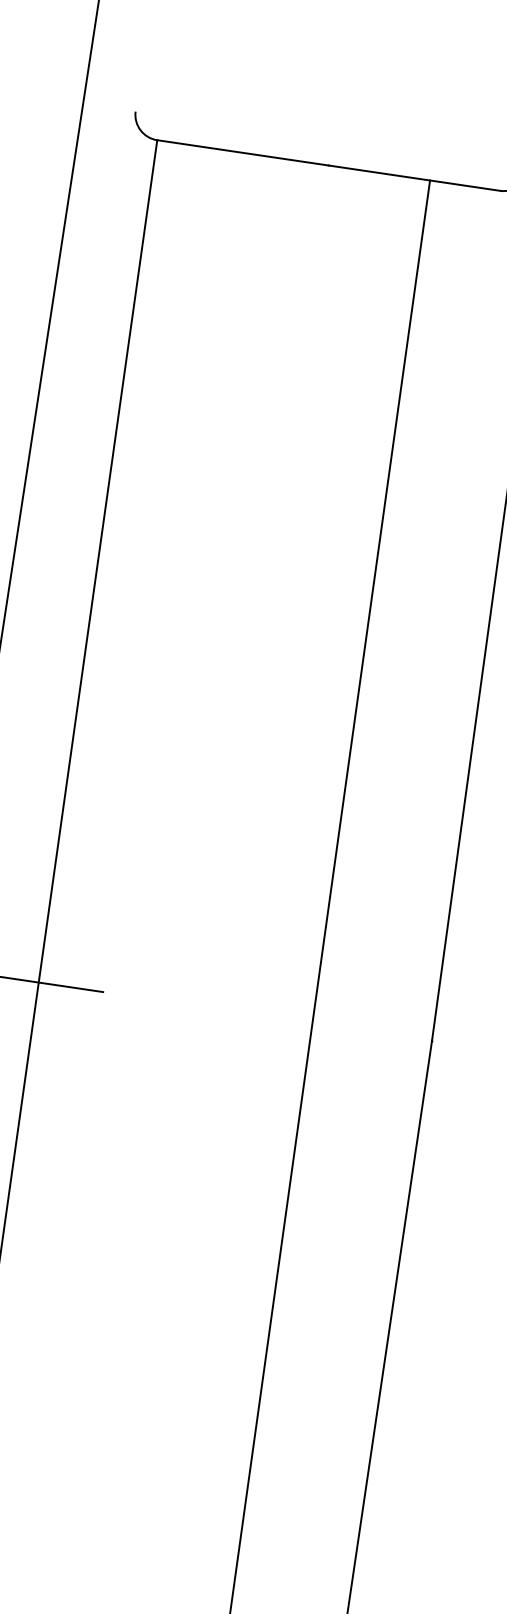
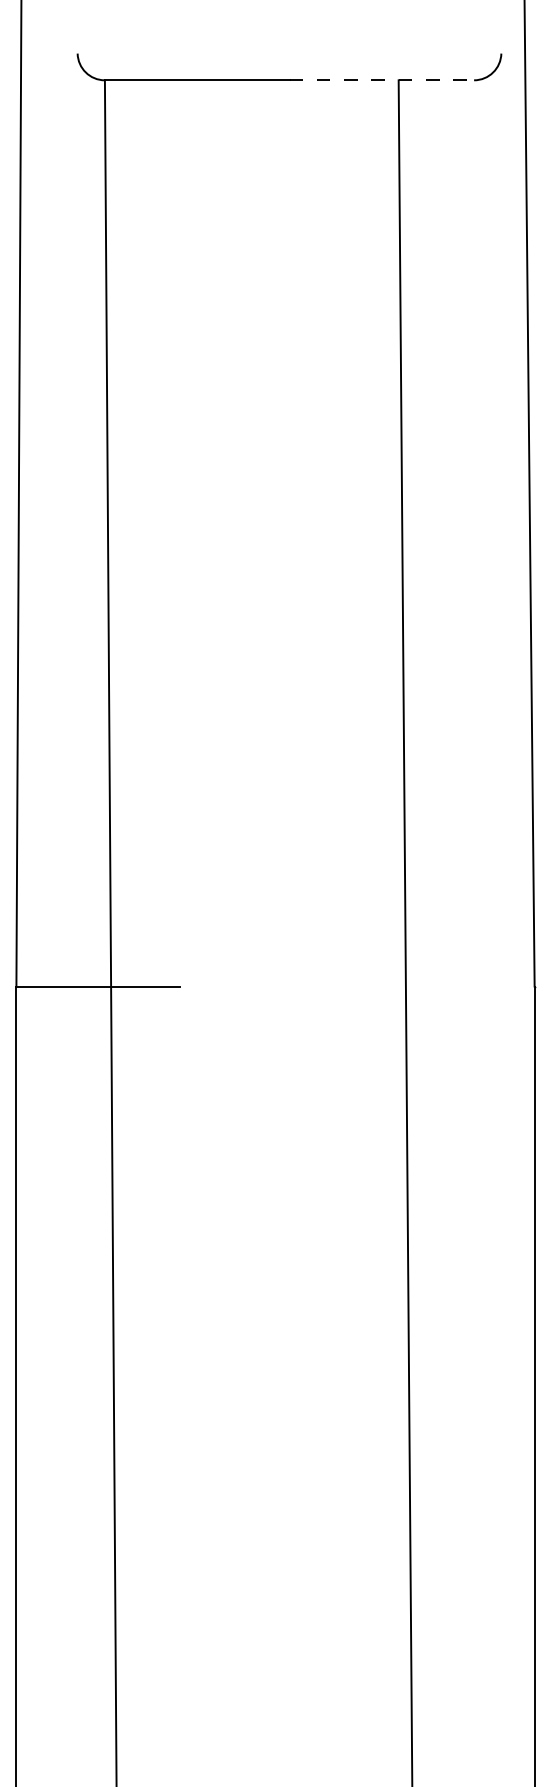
line: (415, 178) -> (382, 80), solid -> dashed

